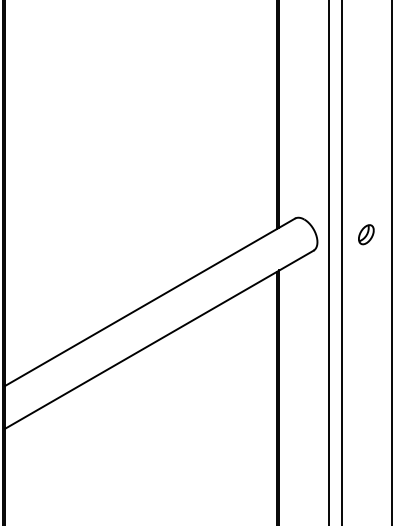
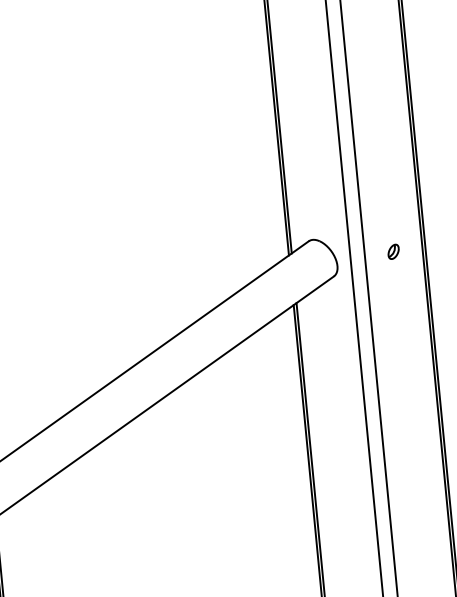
part: (366, 234) -> (393, 251), size x0.62

